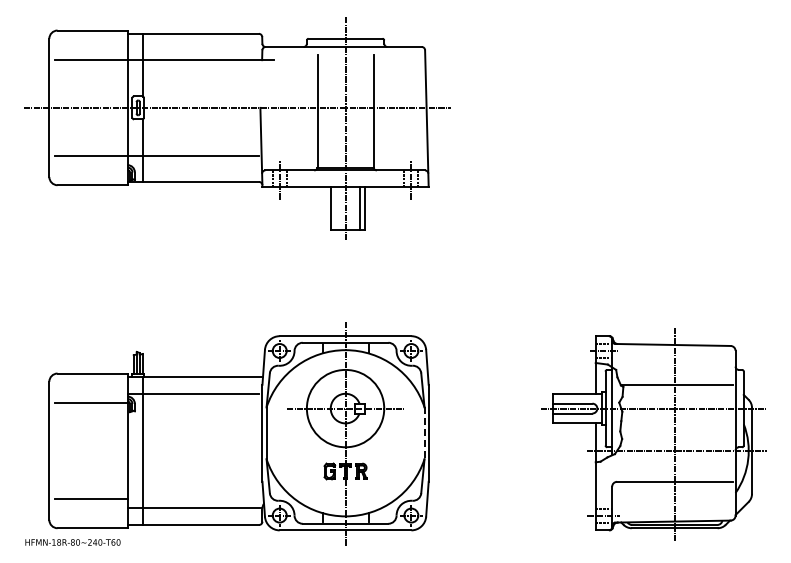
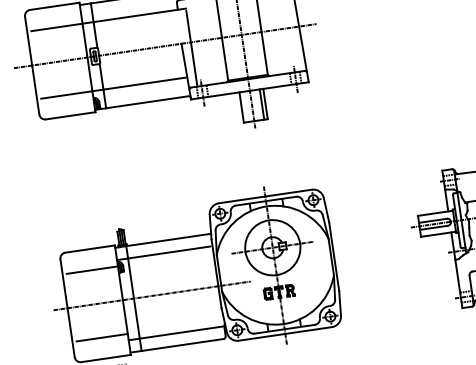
line: (273, 115) -> (191, 47), added
line: (424, 433) -> (331, 257), dashed -> solid
line: (168, 450) -> (151, 295), added

